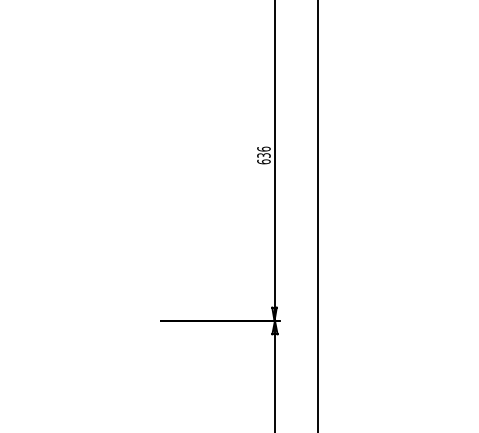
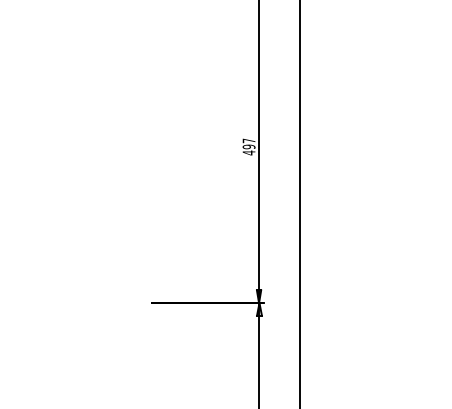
text: (263, 155) -> (248, 146), 636 -> 497

